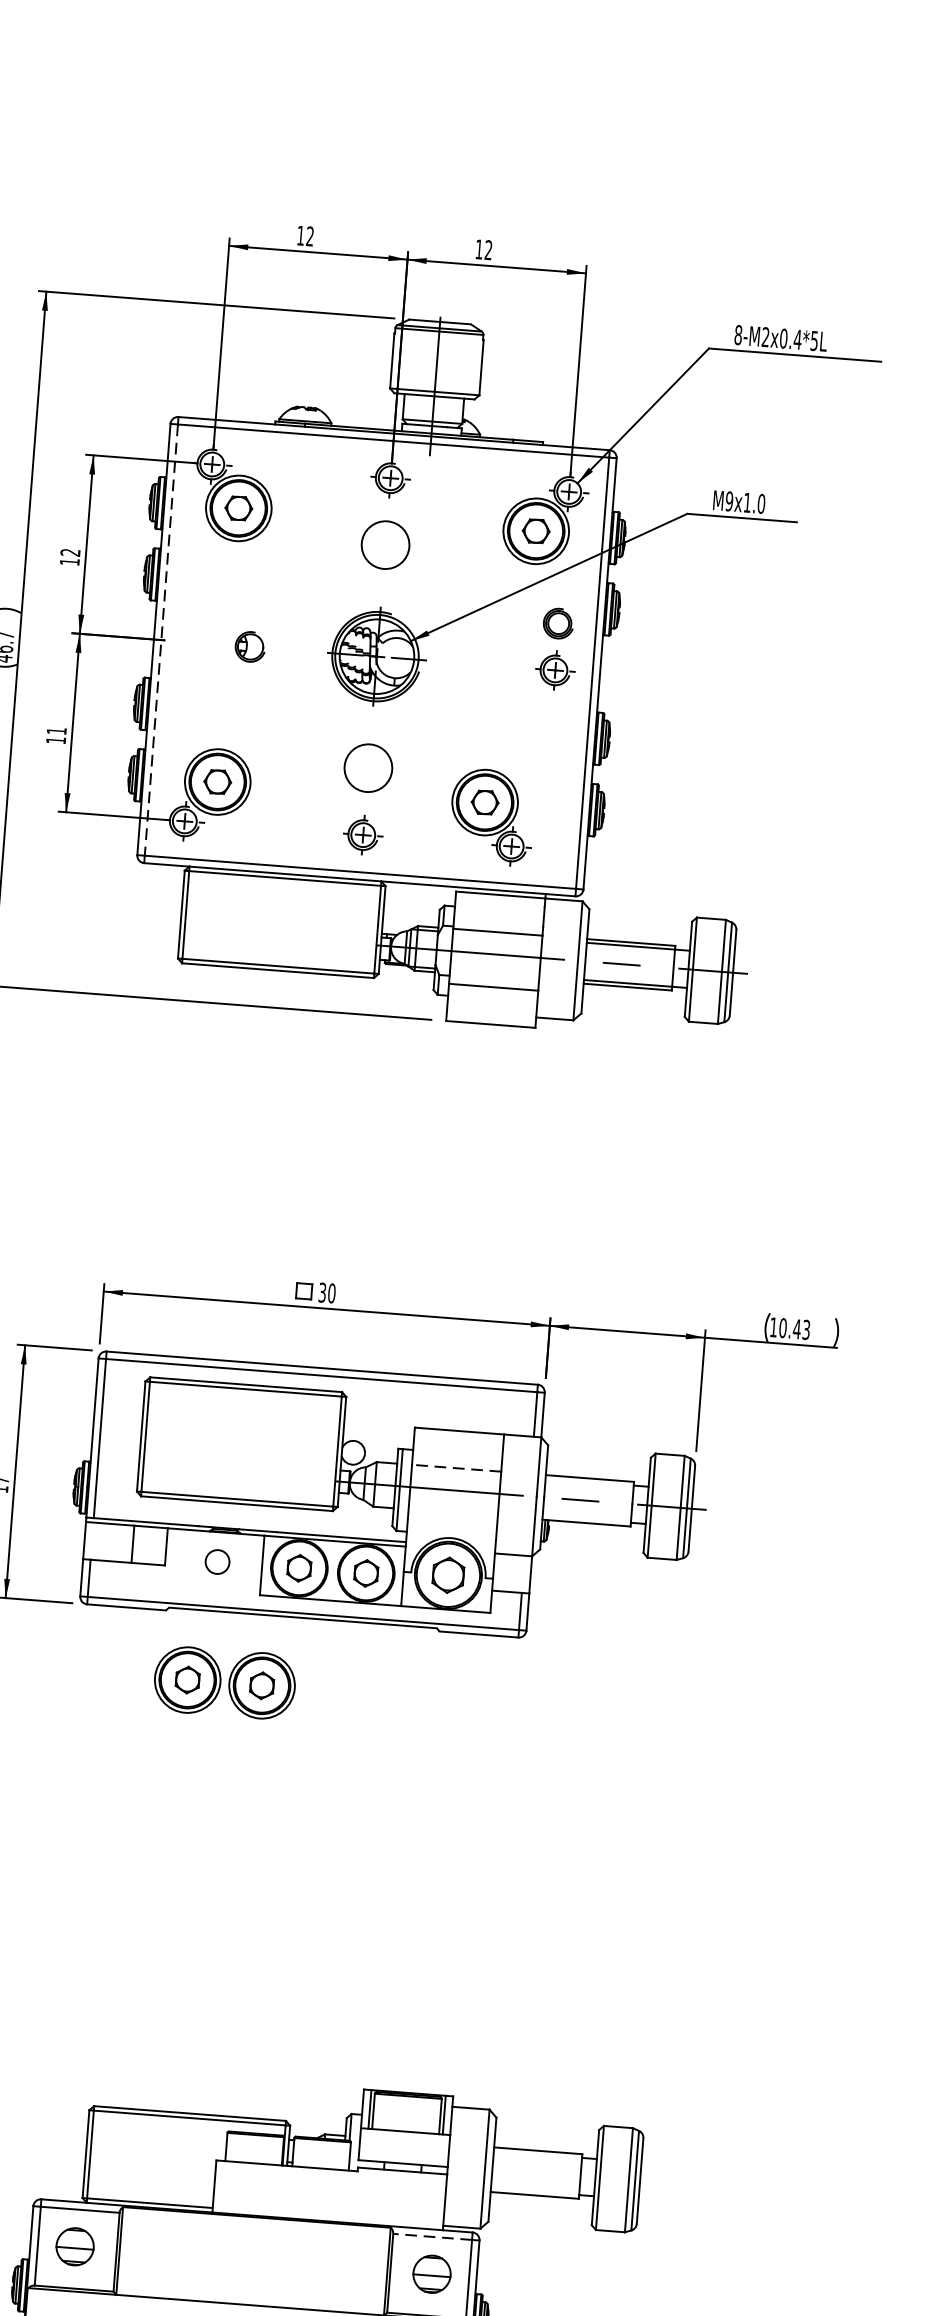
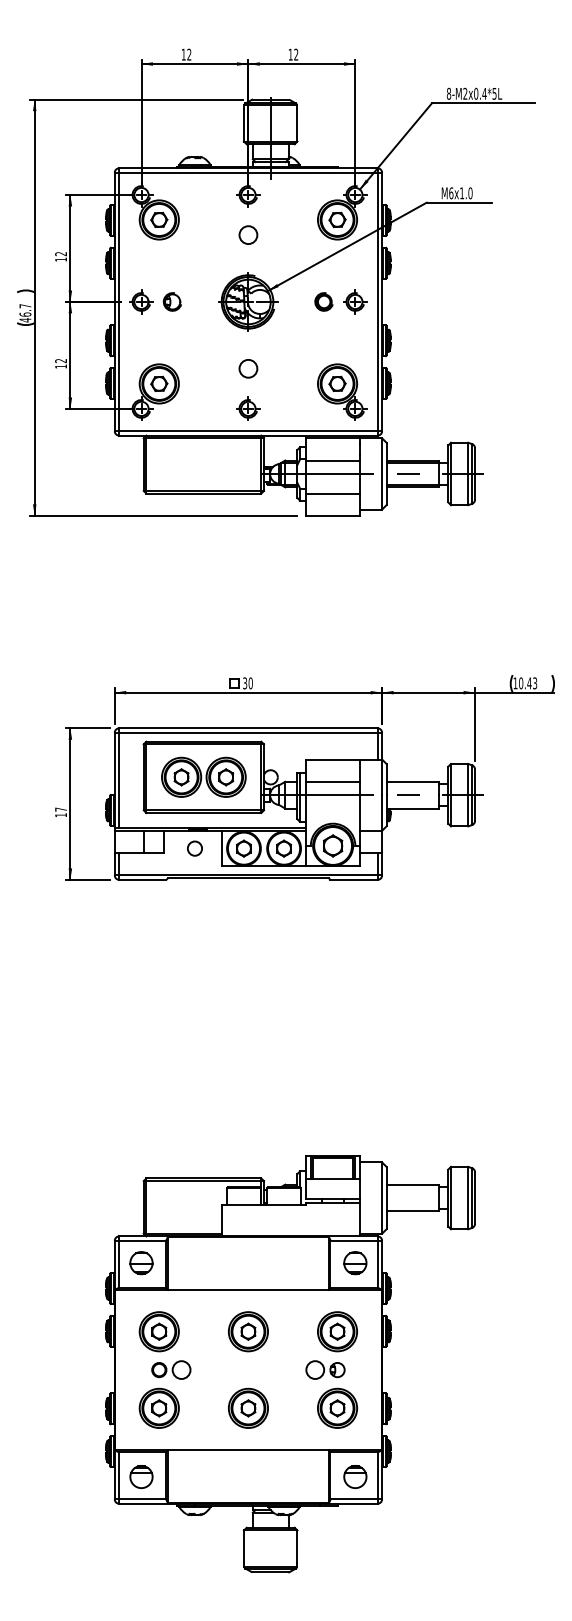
text: (729, 501) -> (451, 193), M9x1.0 -> M6x1.0
circle: (385, 545) -> (248, 235), size x0.62
part: (557, 622) -> (323, 301), moved
line: (161, 641) -> (119, 302), dashed -> solid
part: (198, 642) -> (141, 301), added
text: (55, 731) -> (60, 361), 11 -> 12
circle: (368, 767) -> (248, 368), size x0.62
part: (492, 815) -> (342, 391), moved
line: (457, 1467) -> (333, 781), dashed -> solid
part: (224, 1681) -> (203, 776), moved
line: (433, 2236) -> (354, 1240), dashed -> solid

